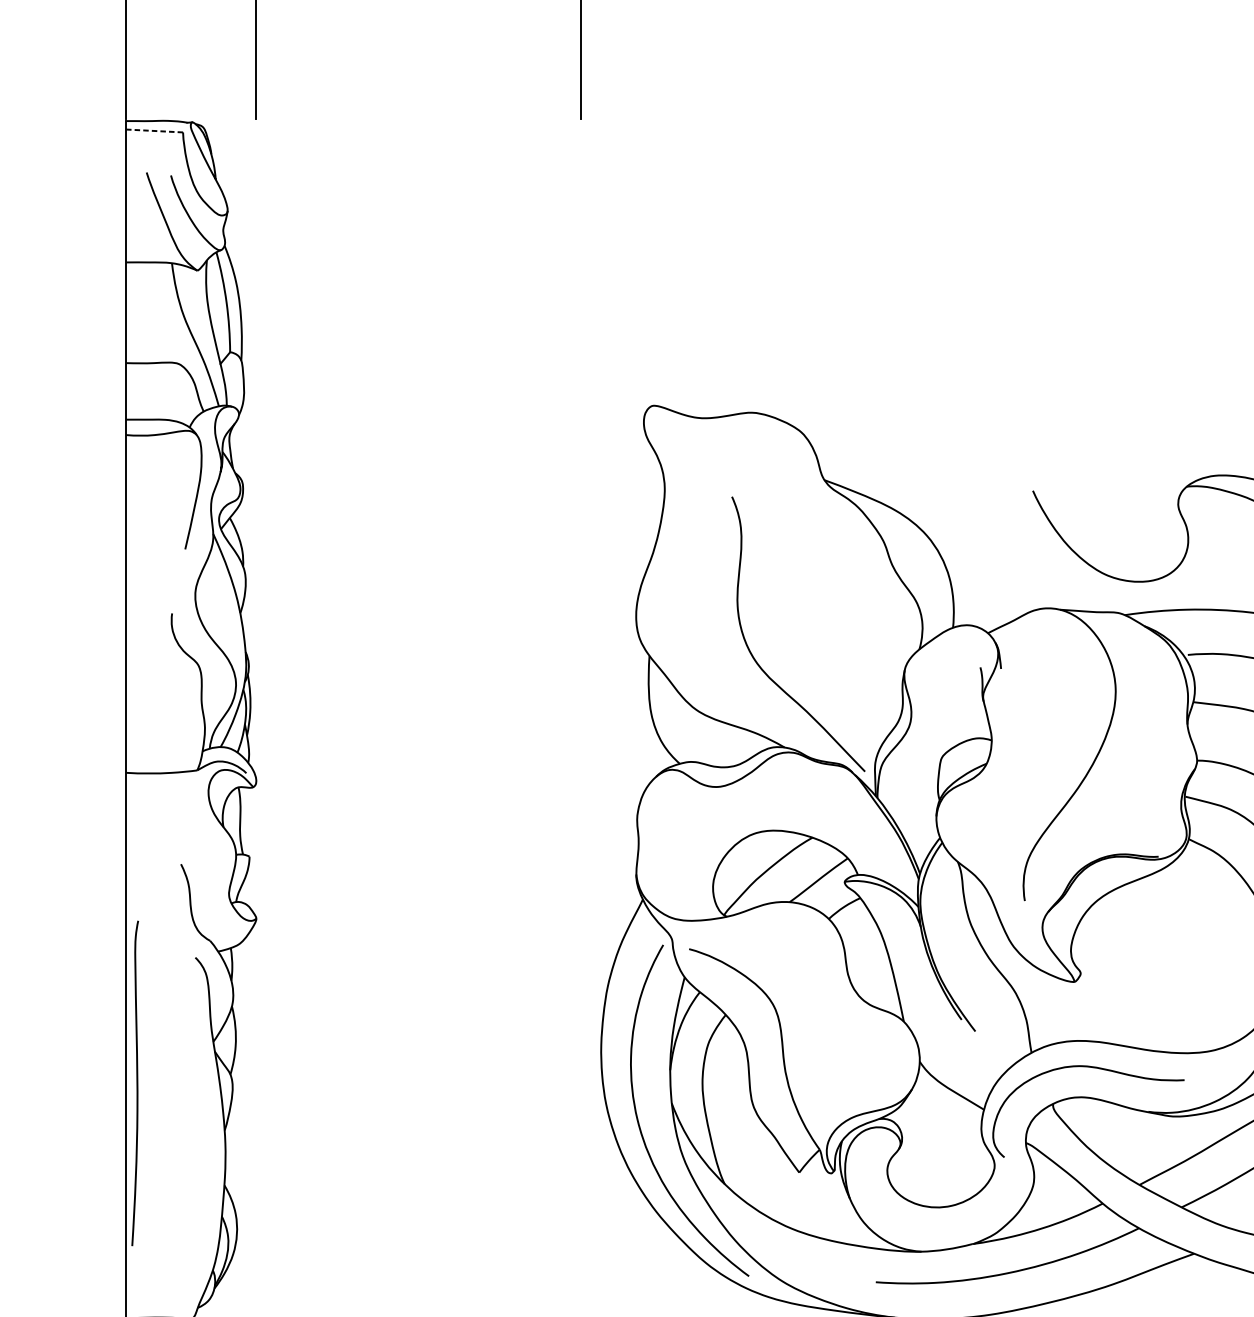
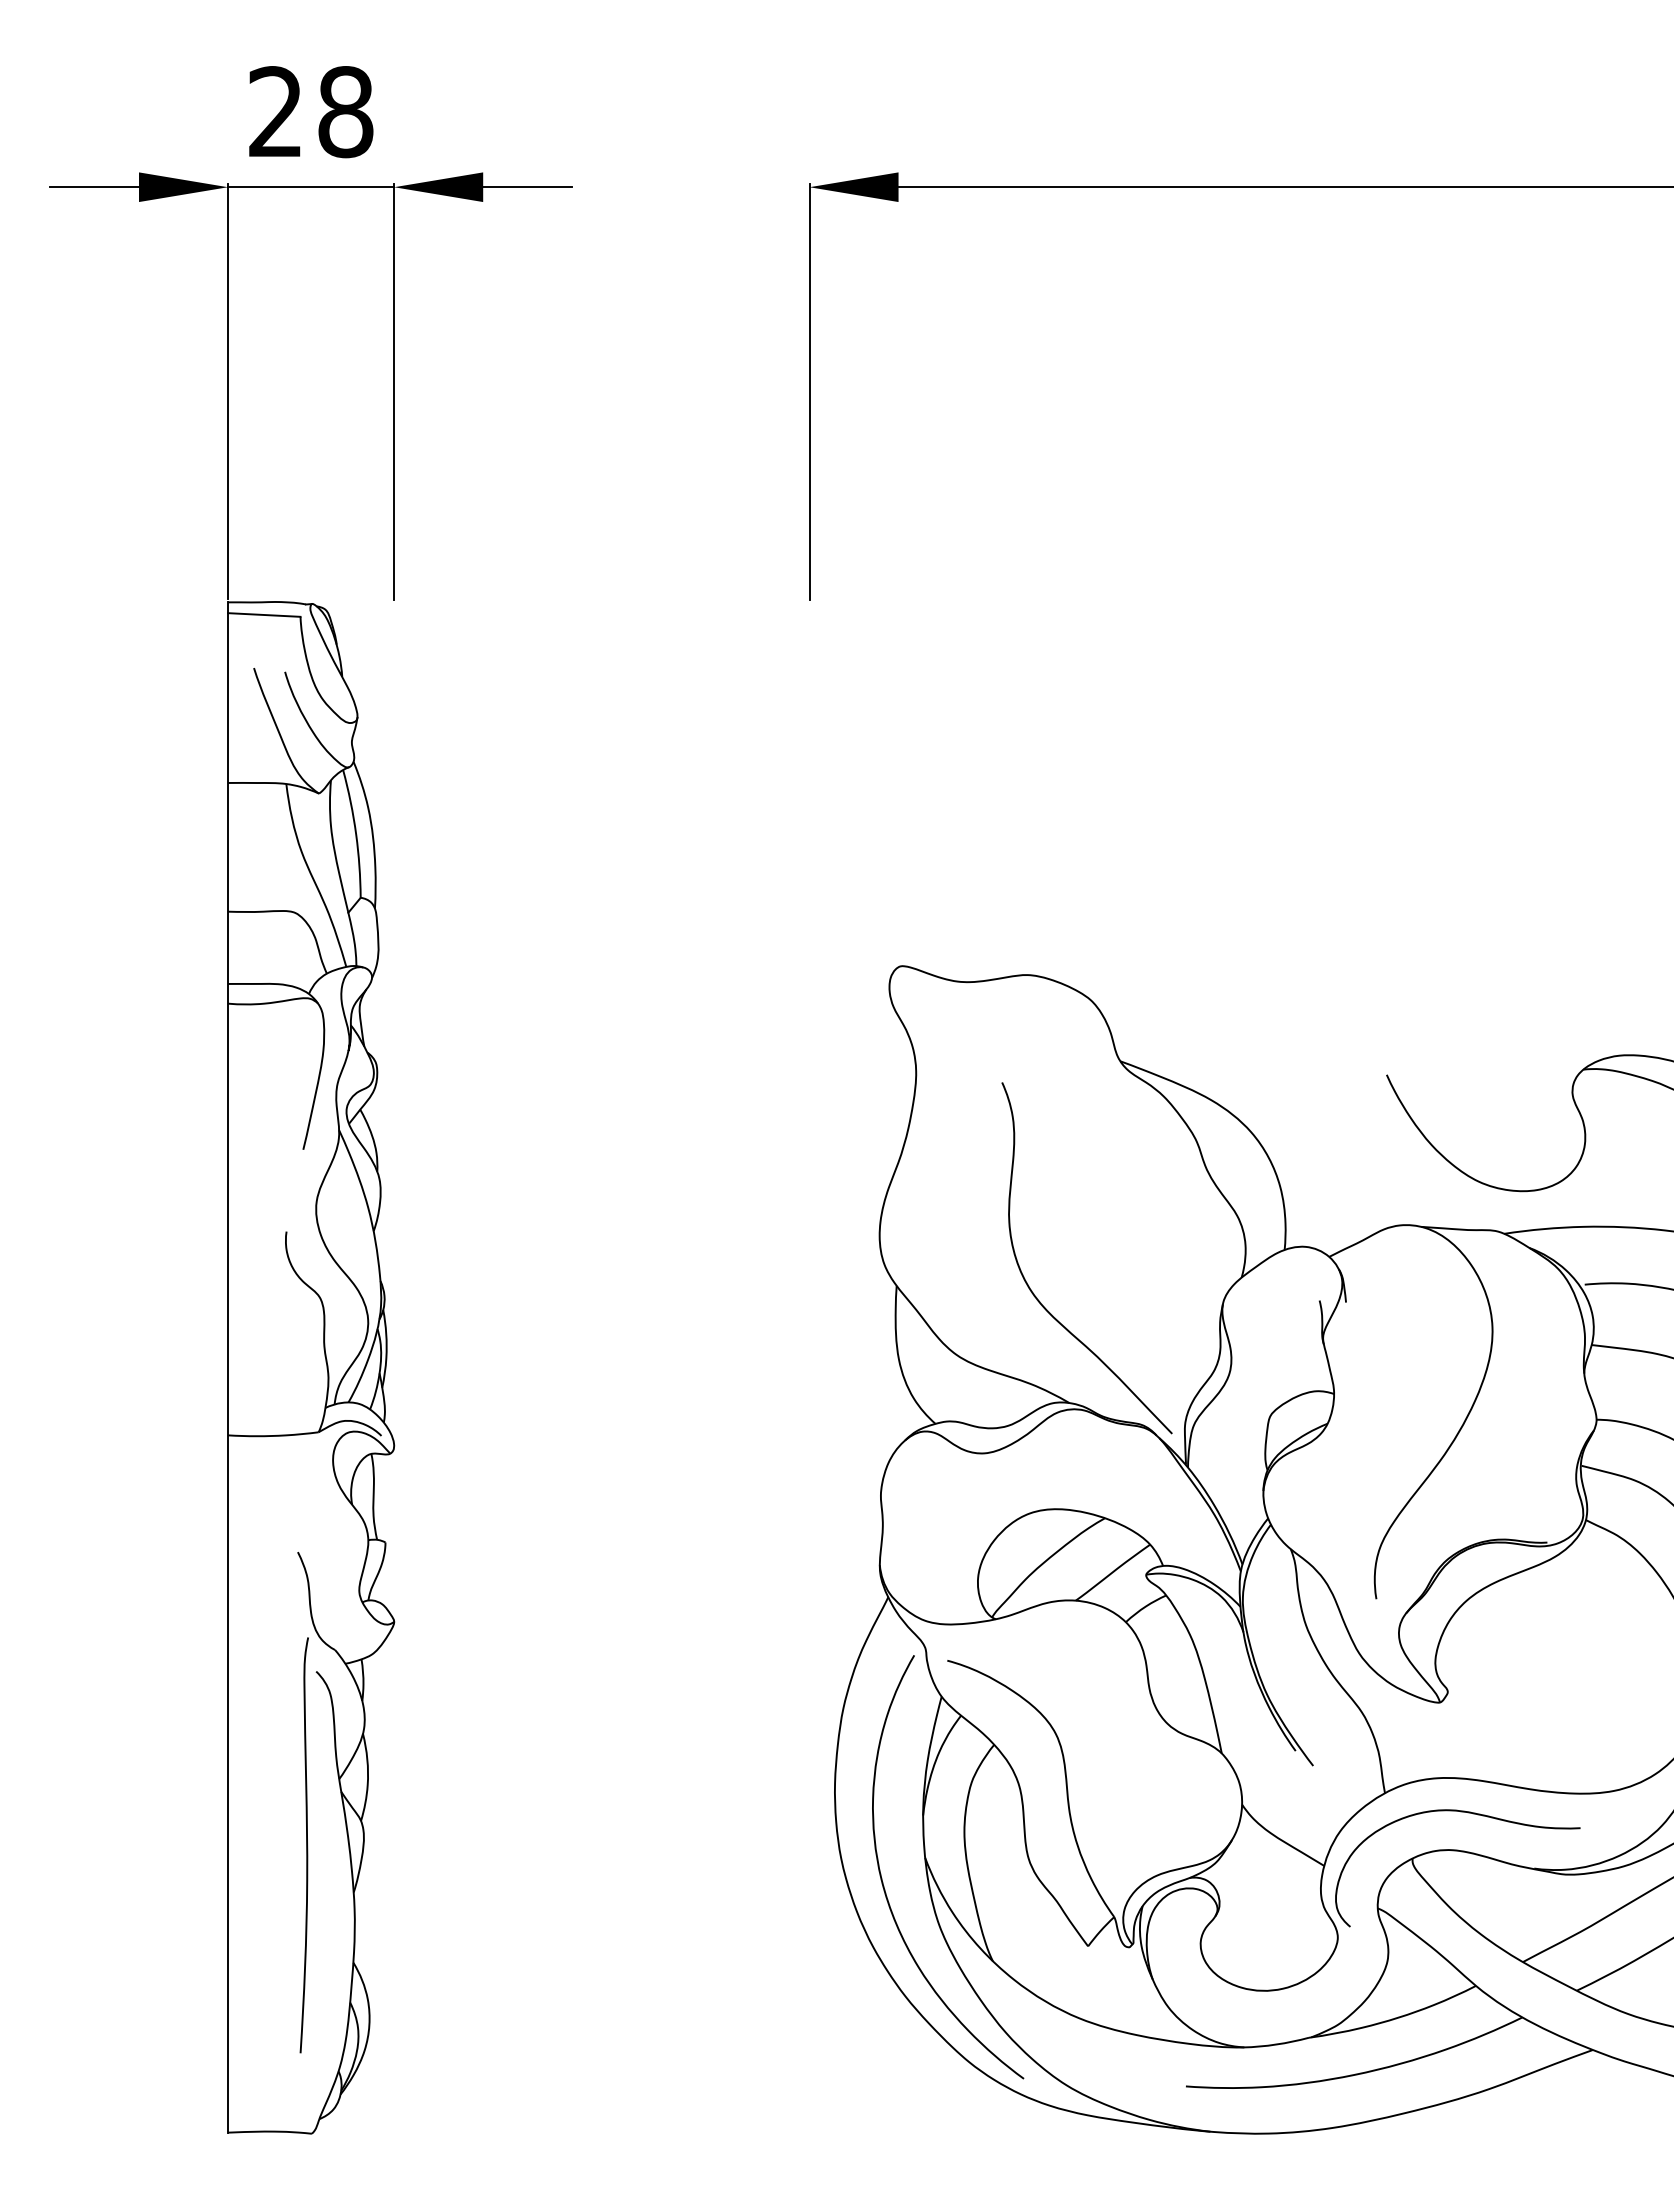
line: (154, 130) -> (263, 614), dashed -> solid
curve: (136, 1083) -> (306, 1845), moved

